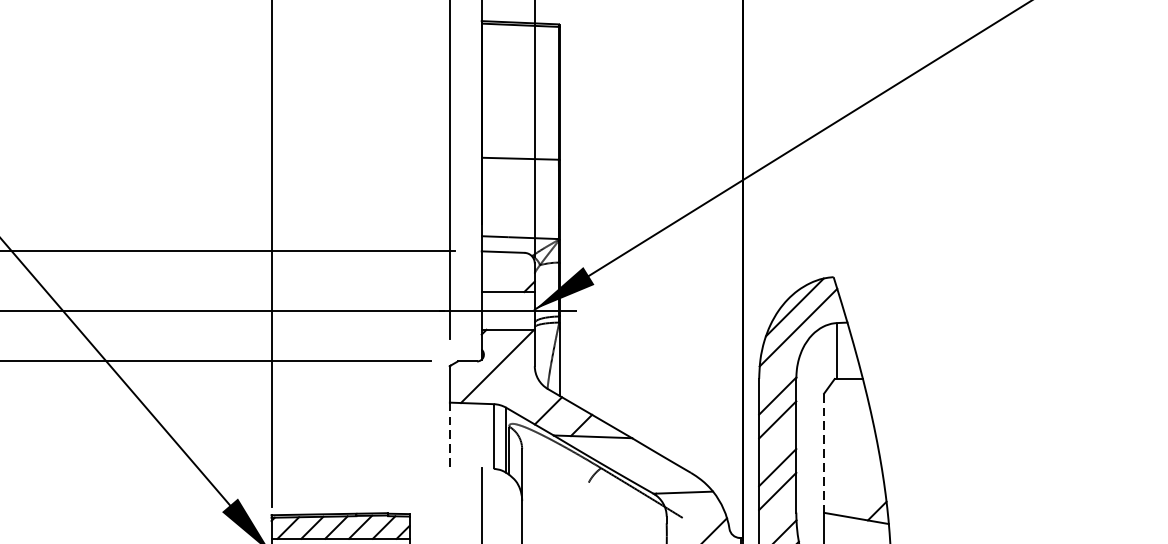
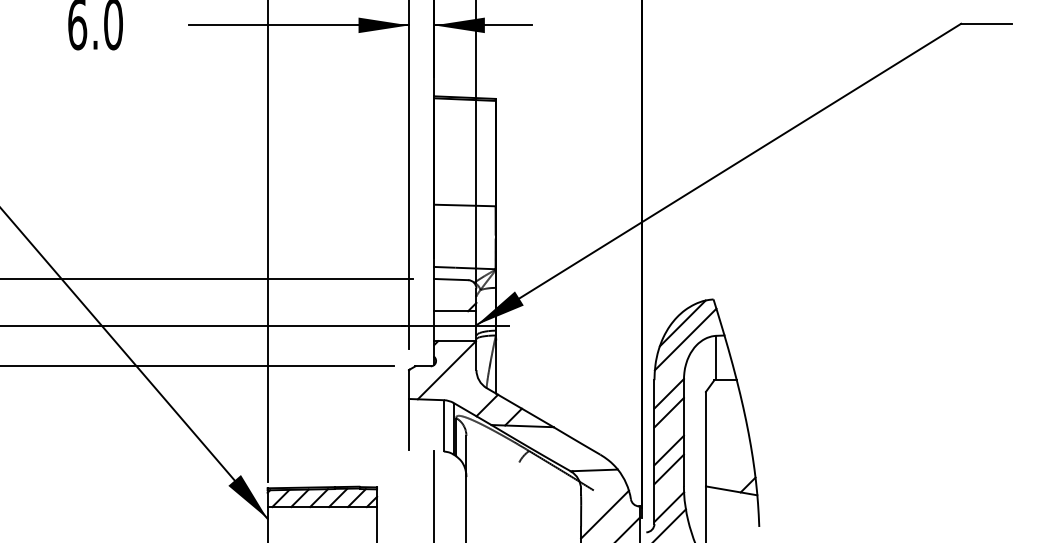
line: (450, 434) -> (409, 424), dashed -> solid
line: (823, 453) -> (705, 439), dashed -> solid

